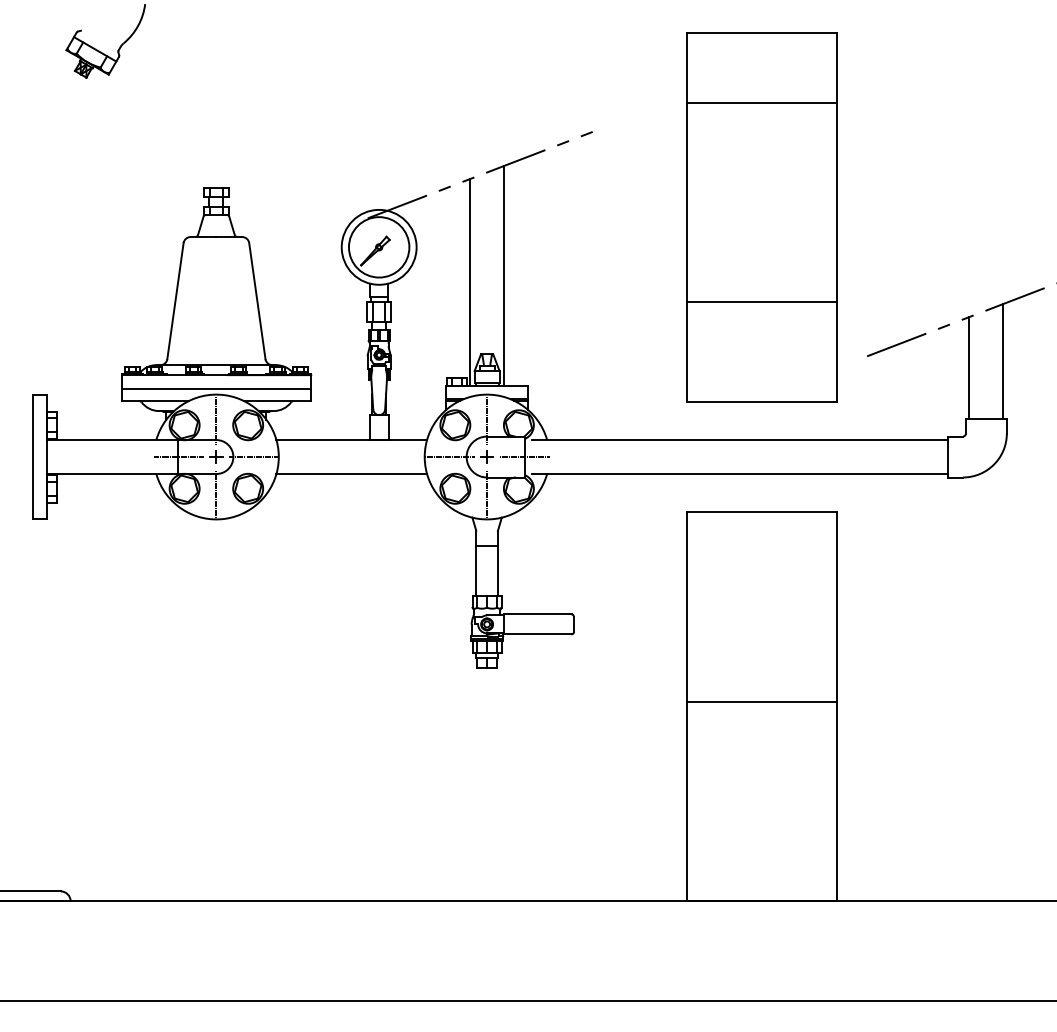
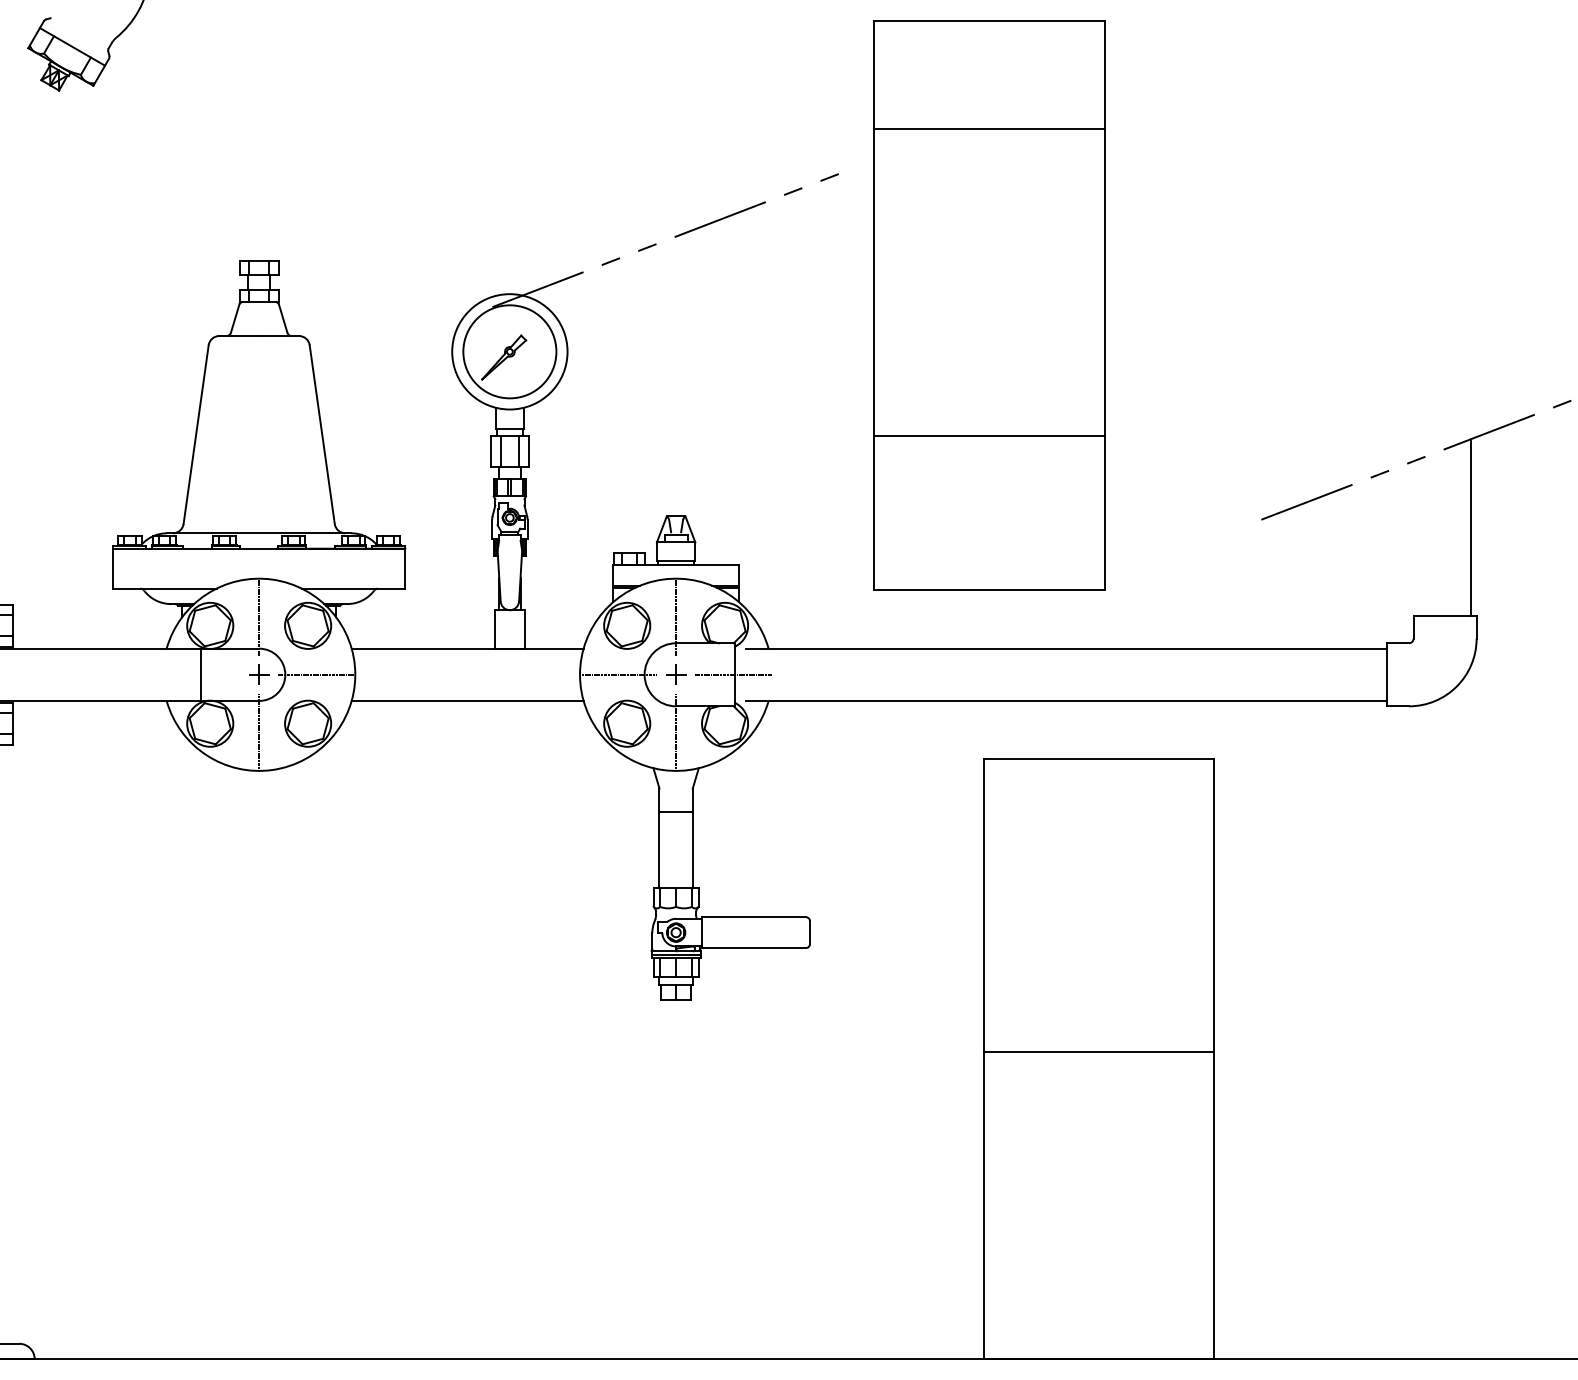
part: (761, 217) -> (989, 305), moved
line: (504, 275) -> (702, 395), removed
line: (470, 282) -> (650, 405), removed
line: (969, 368) -> (1419, 538), removed
line: (216, 389) -> (259, 570), removed
line: (178, 457) -> (200, 675), removed

